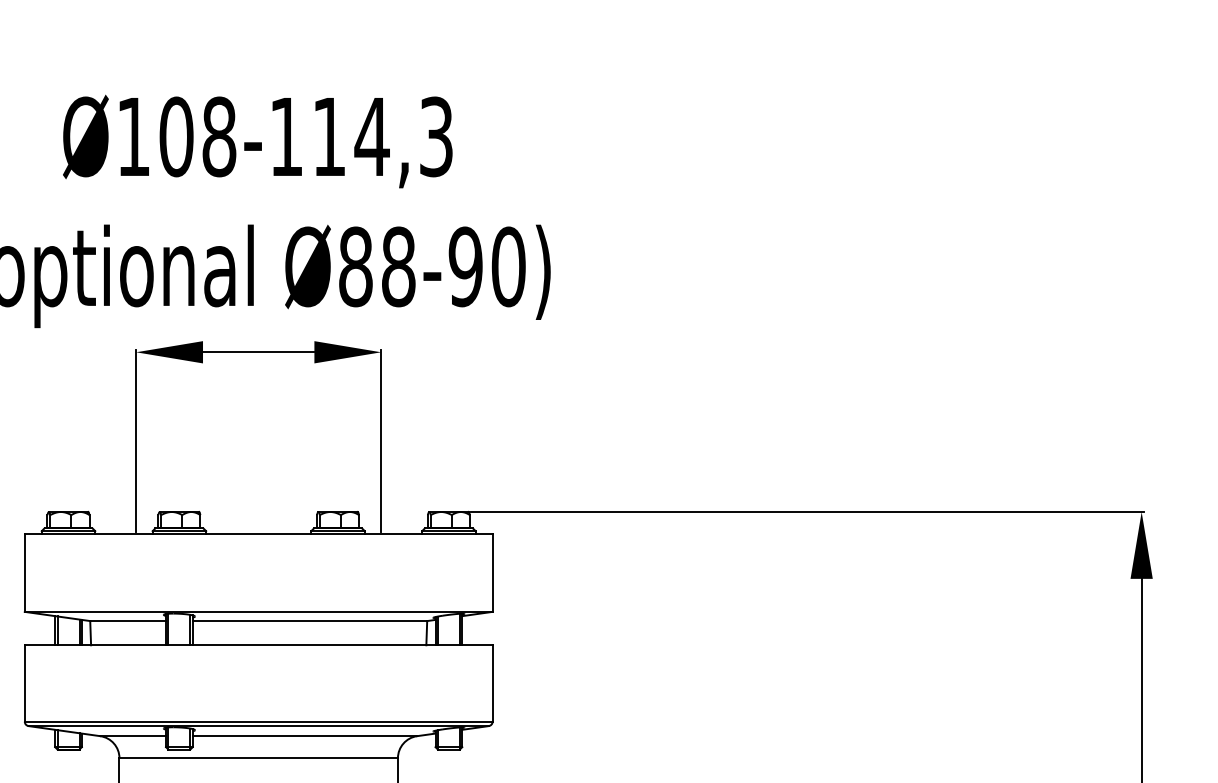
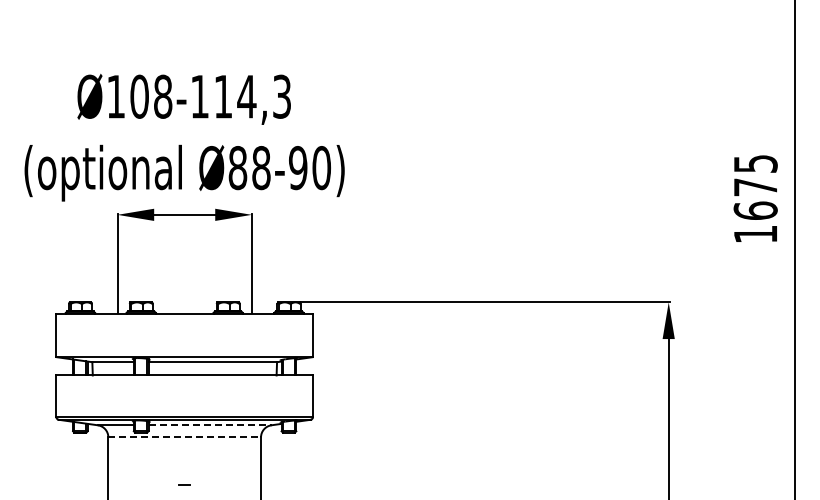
line: (305, 736) -> (210, 425), solid -> dashed
line: (260, 758) -> (185, 437), solid -> dashed

